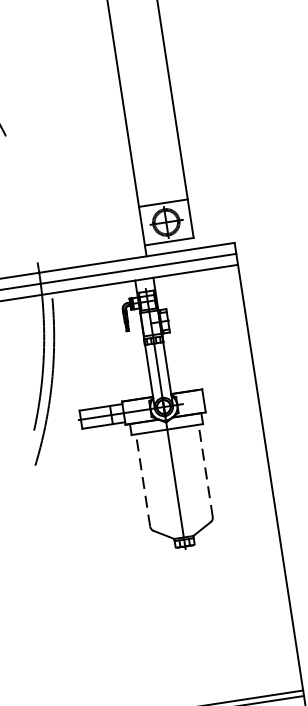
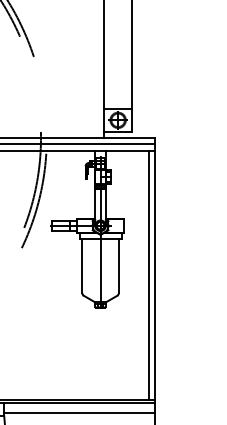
line: (205, 471) -> (118, 266), dashed -> solid
line: (260, 479) -> (149, 275), added
line: (143, 481) -> (82, 266), dashed -> solid

